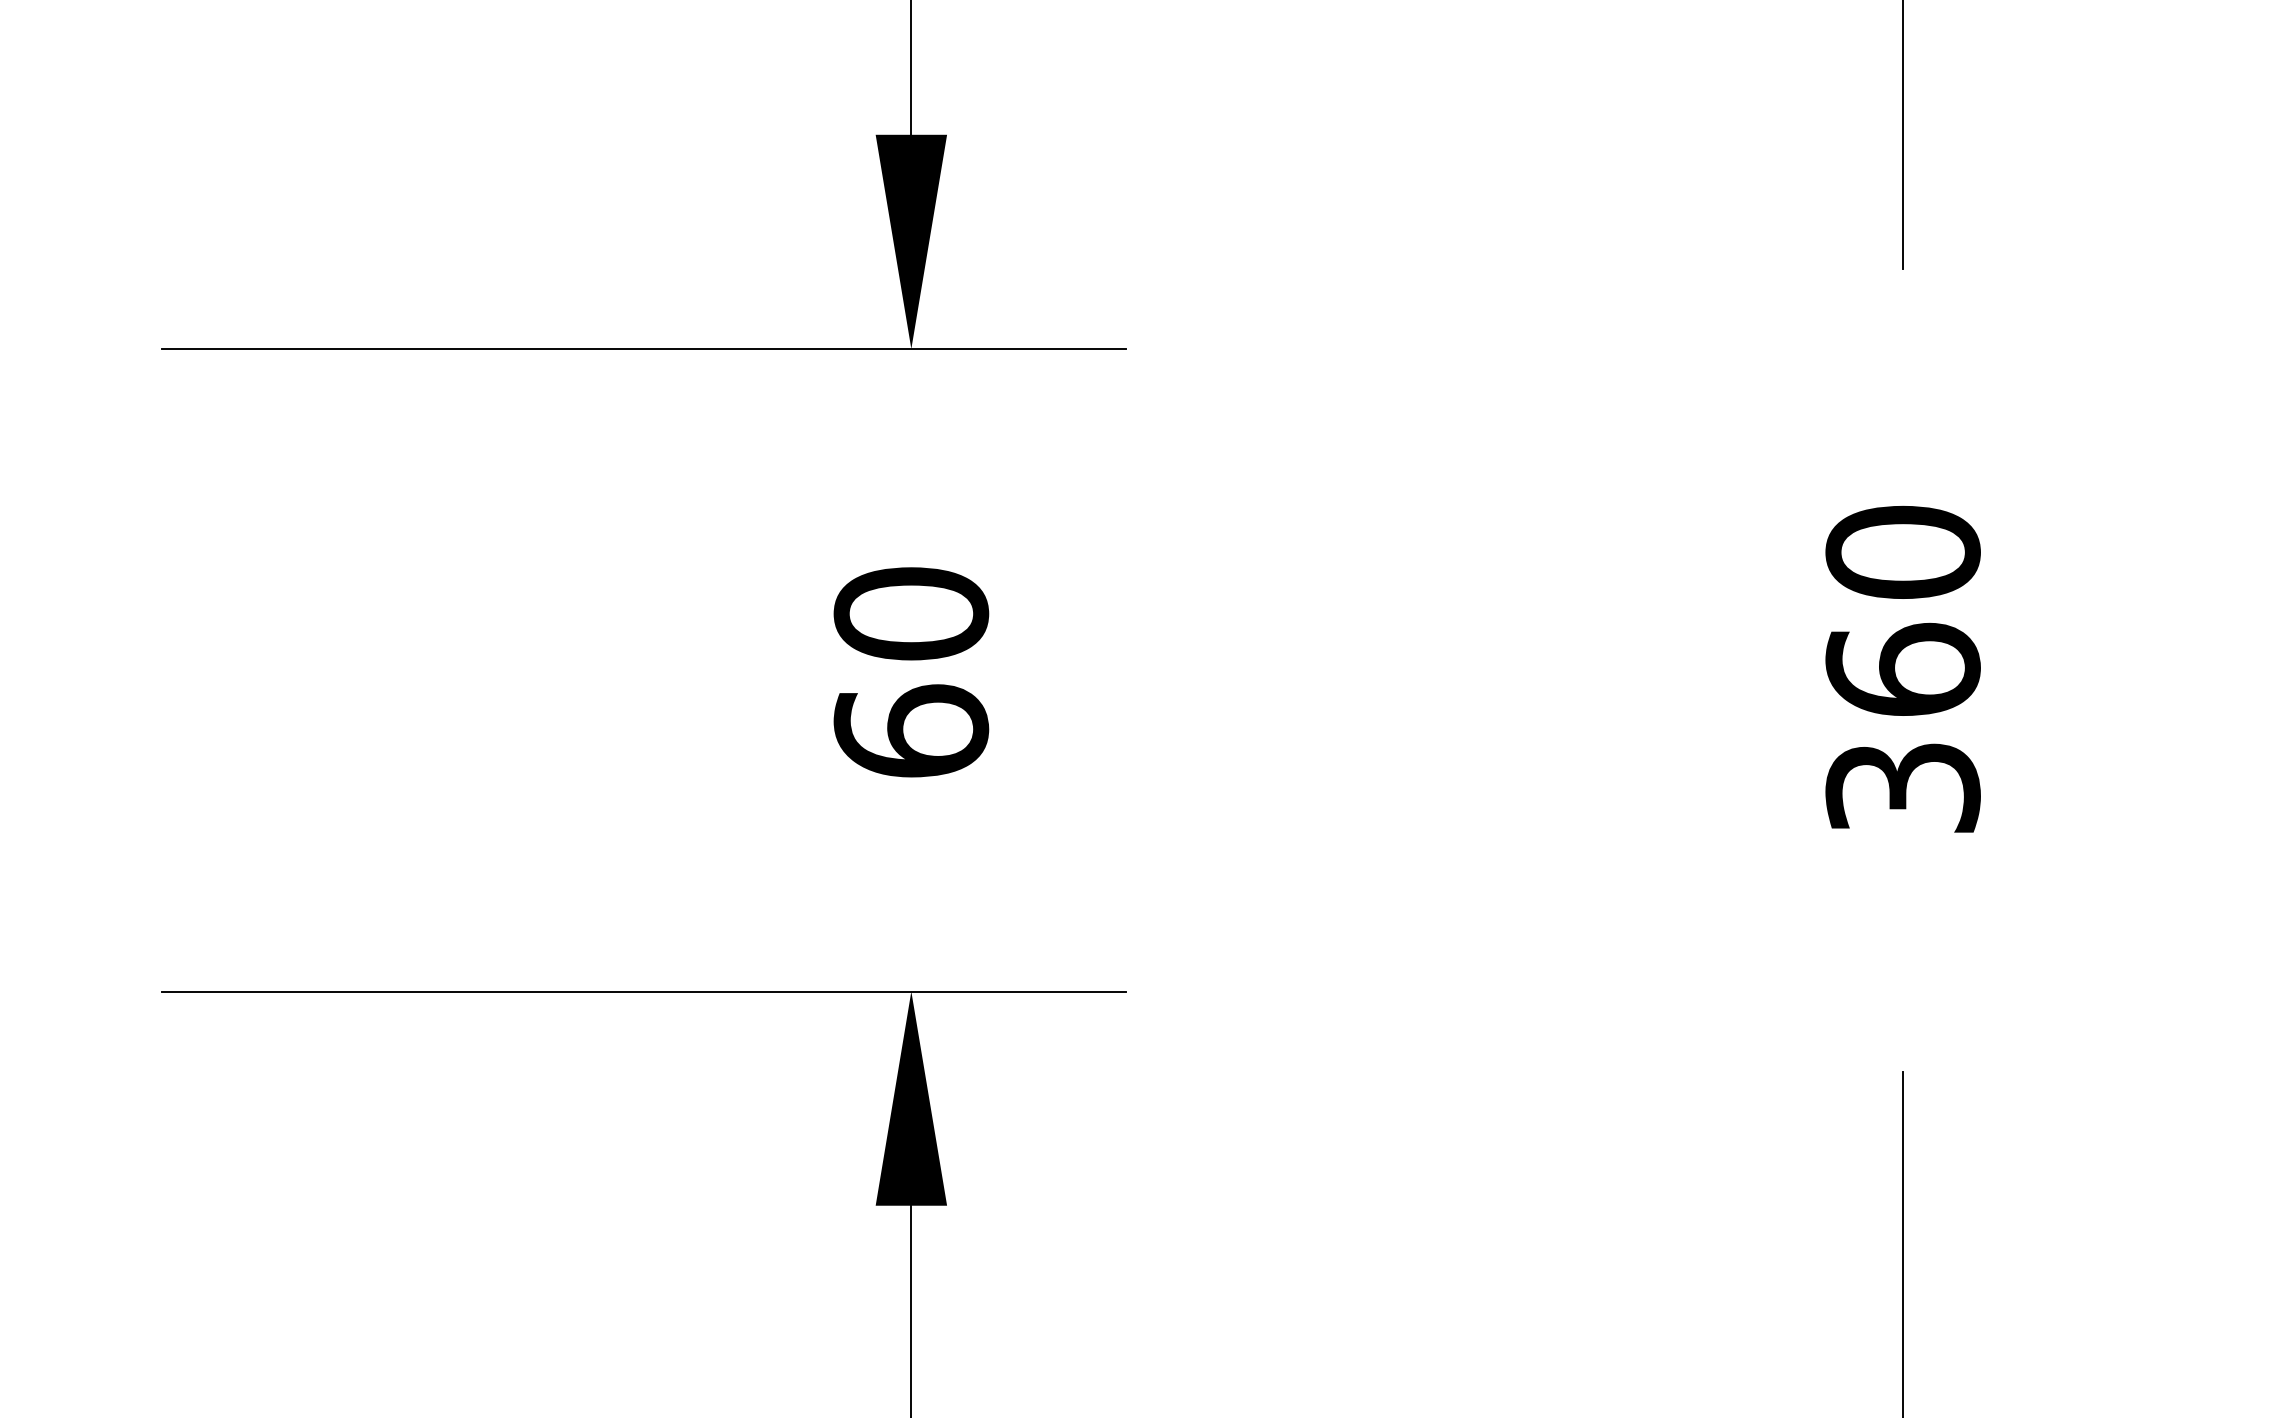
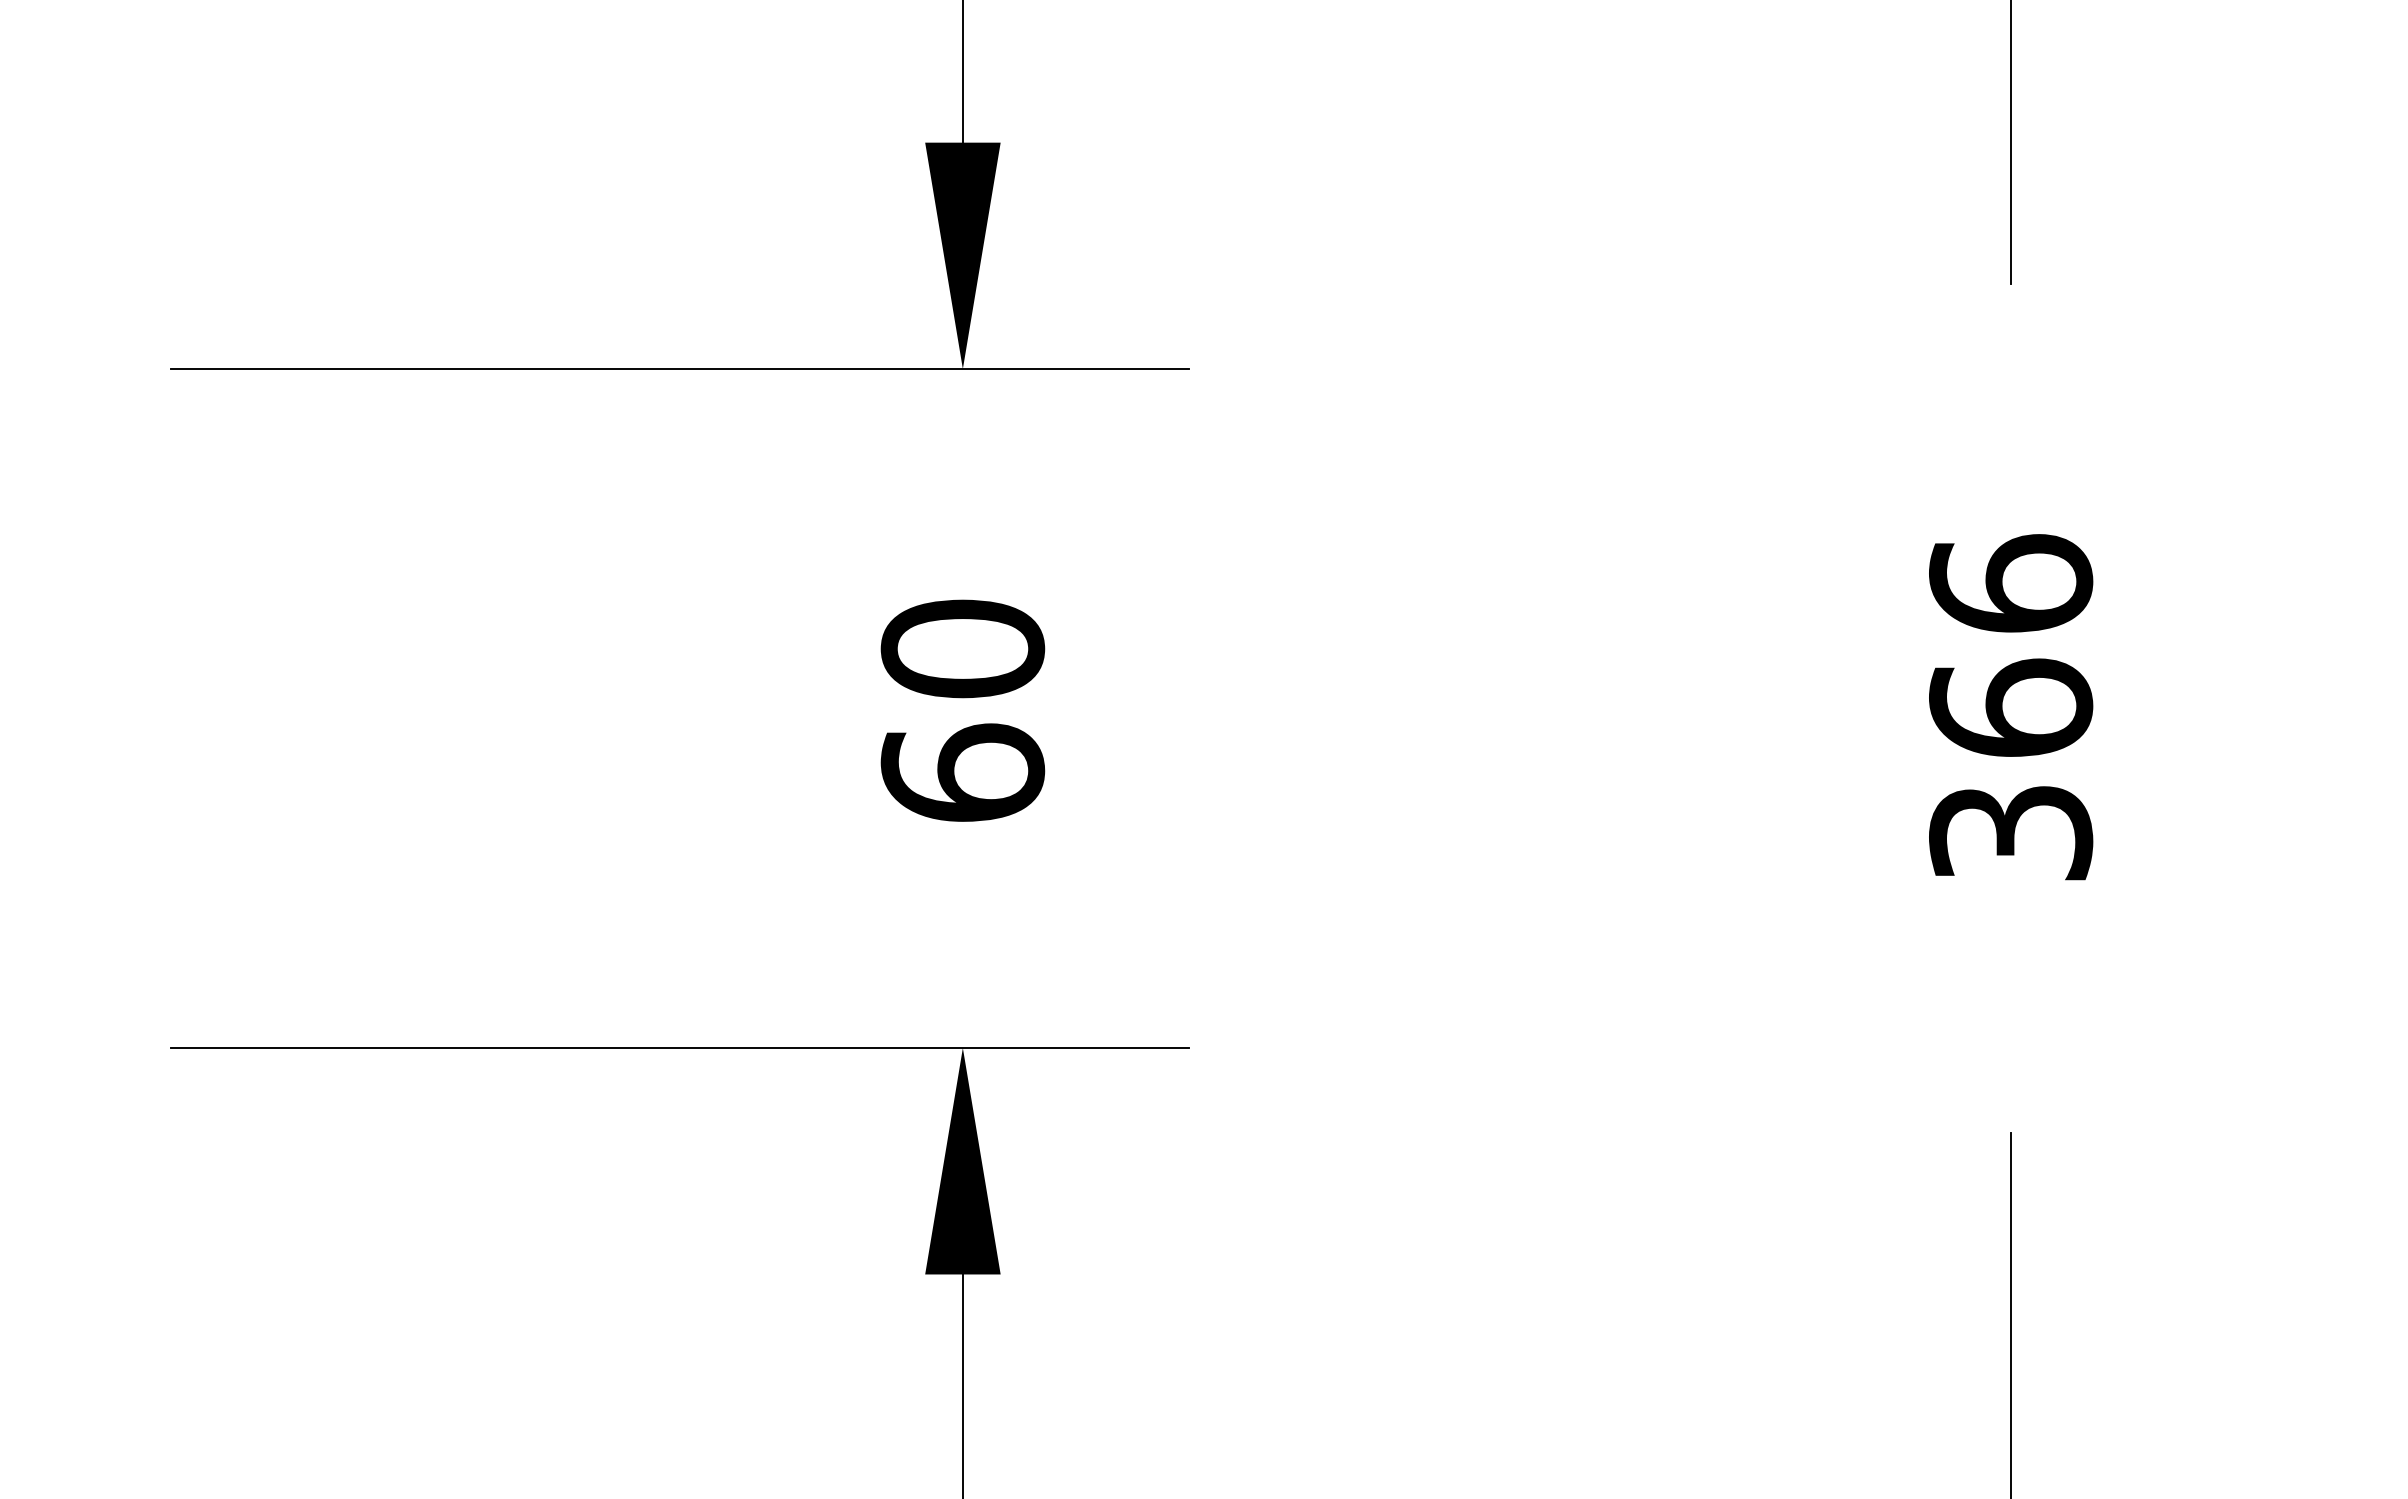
text: (1903, 551) -> (2011, 583), 360 -> 366

